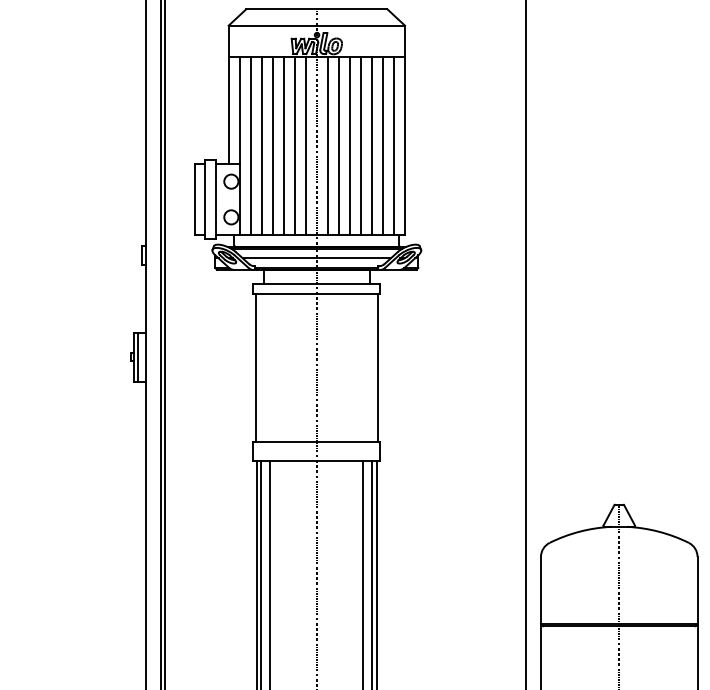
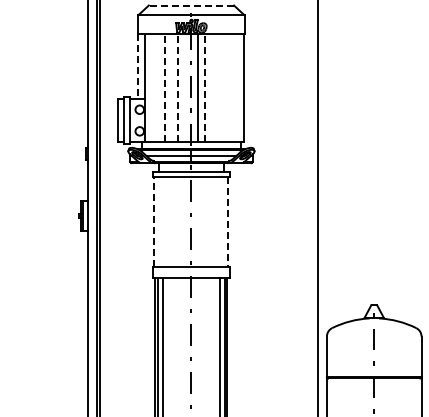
line: (316, 9) -> (191, 5), solid -> dashed
line: (229, 111) -> (138, 67), solid -> dashed
line: (250, 146) -> (151, 88), removed
line: (262, 146) -> (158, 88), removed
line: (272, 146) -> (164, 88), solid -> dashed
line: (283, 146) -> (171, 88), removed
line: (295, 146) -> (178, 88), solid -> dashed
line: (305, 146) -> (184, 88), removed
line: (338, 146) -> (204, 88), solid -> dashed
line: (350, 146) -> (211, 88), removed
line: (359, 146) -> (217, 88), removed
line: (371, 146) -> (224, 88), removed
line: (383, 146) -> (231, 88), removed
line: (393, 146) -> (237, 88), removed
line: (255, 368) -> (154, 222), solid -> dashed
line: (378, 368) -> (228, 222), solid -> dashed

